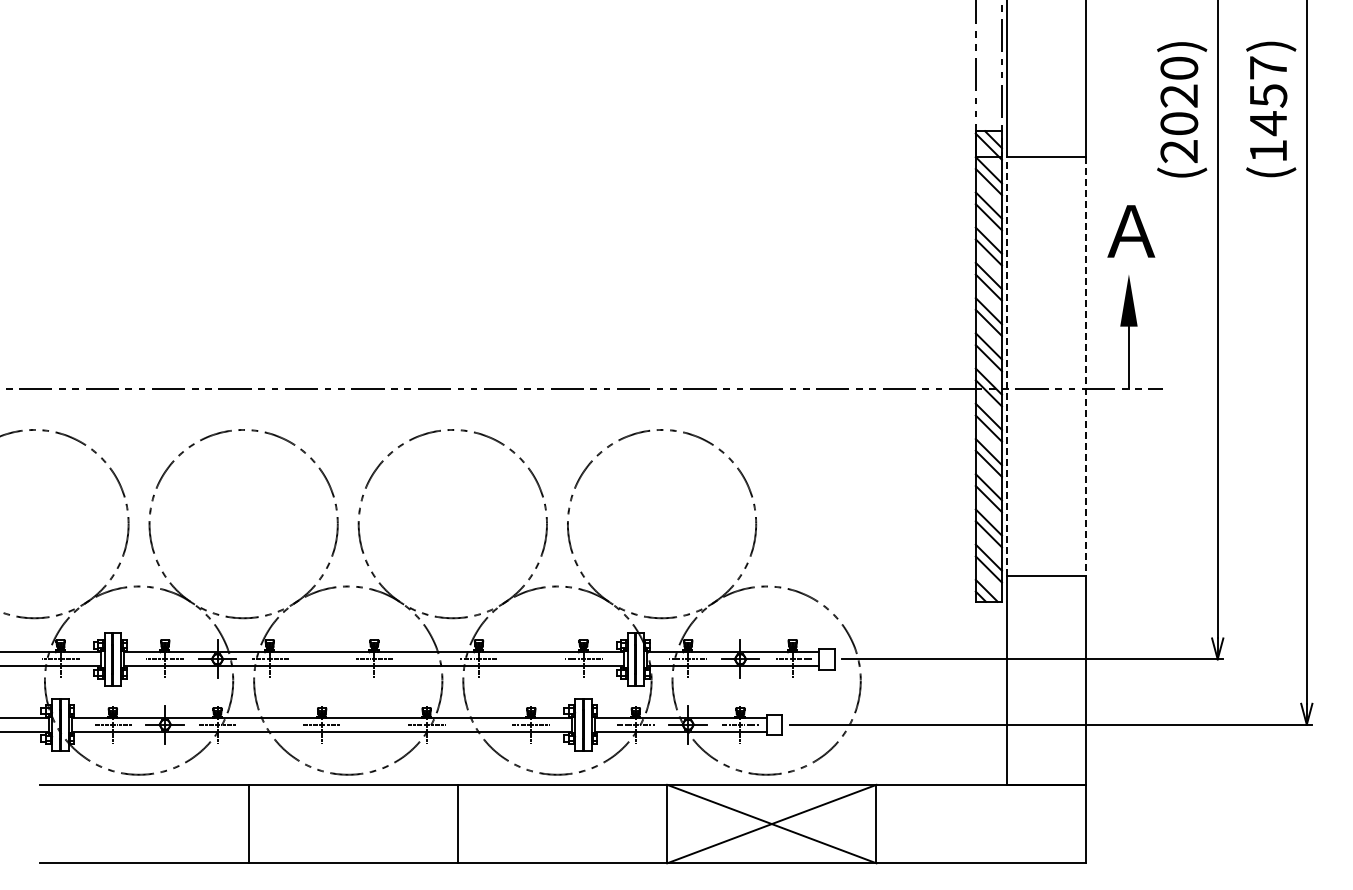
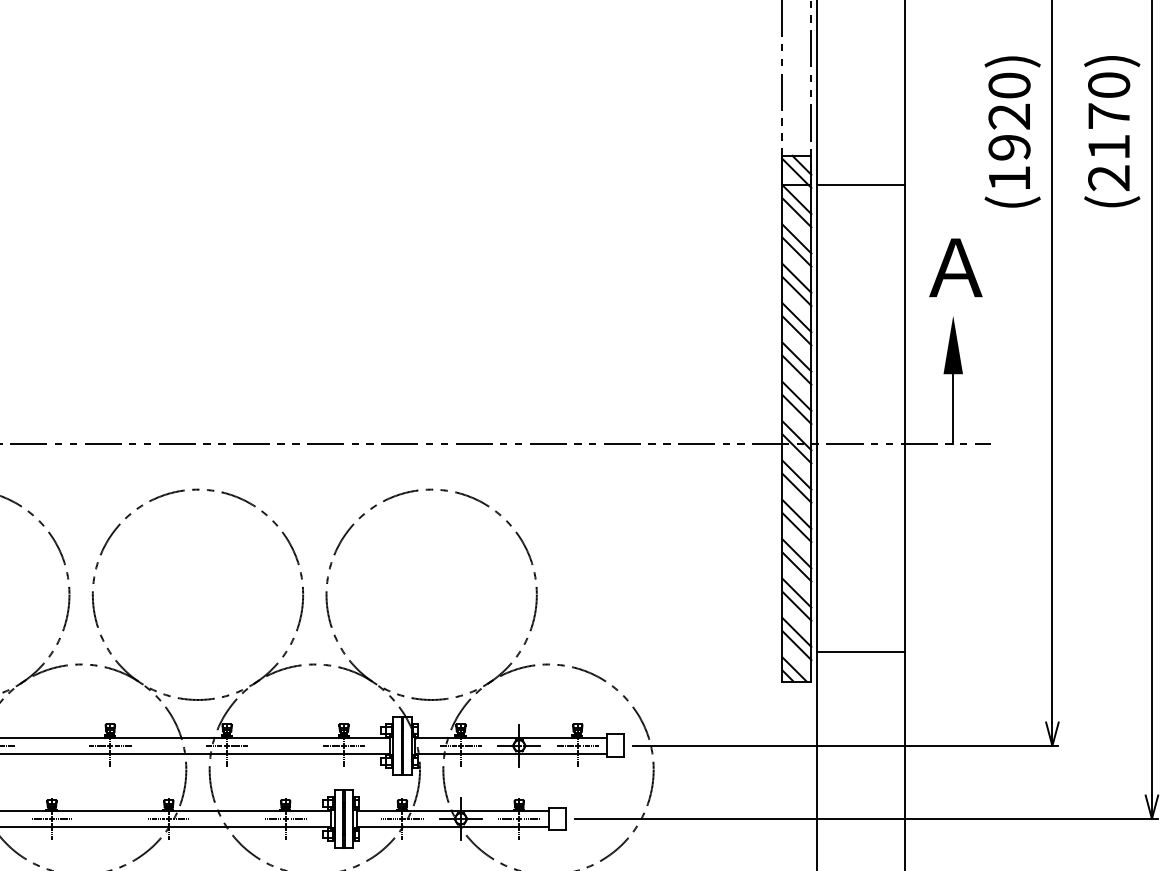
text: (1268, 109) -> (1109, 131), (1457) -> (2170)
text: (1179, 137) -> (1009, 162), (2020) -> (1920)
line: (1007, 365) -> (817, 417), dashed -> solid
line: (1085, 366) -> (904, 418), dashed -> solid

